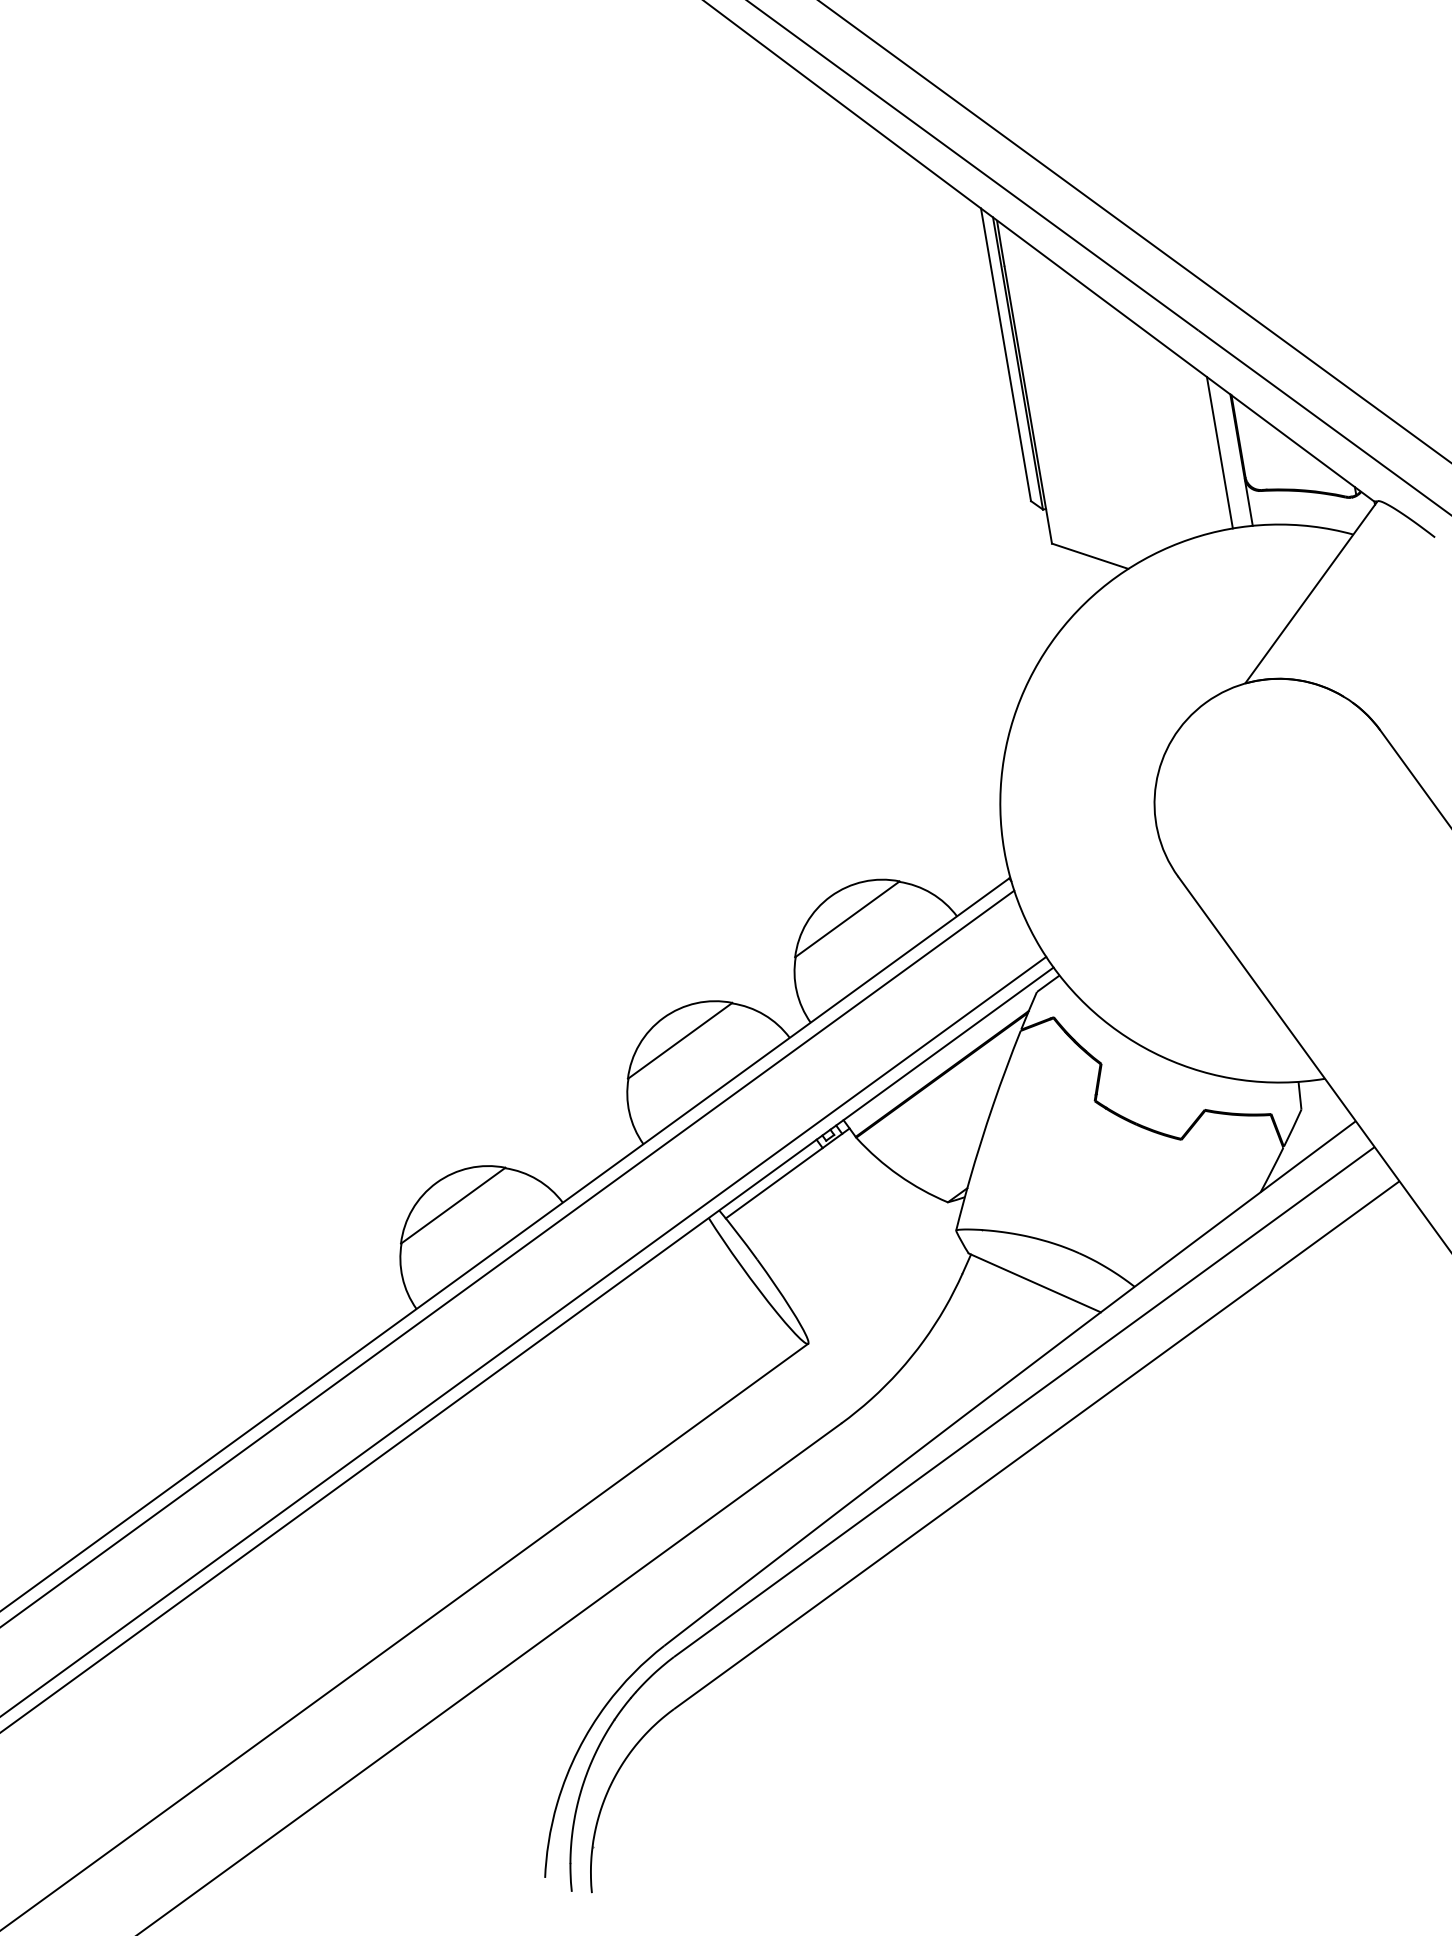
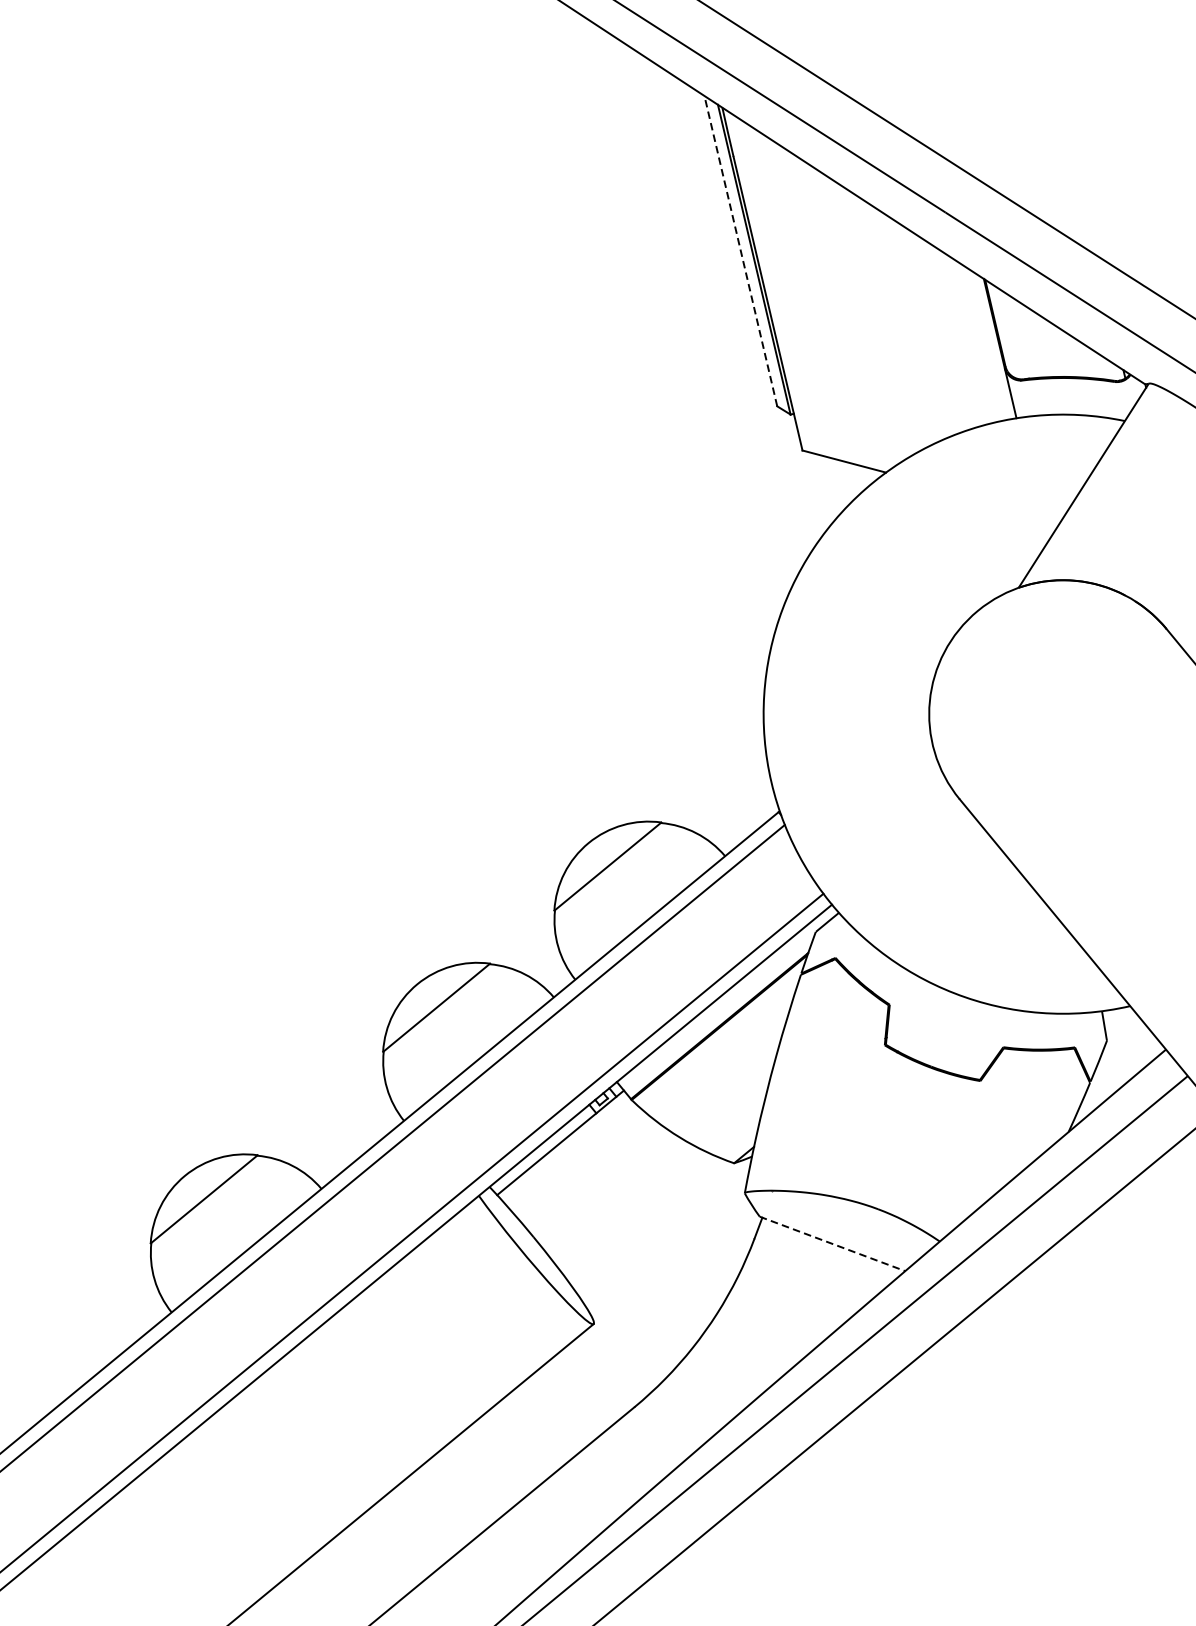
line: (1005, 354) -> (740, 250), solid -> dashed
line: (1219, 452) -> (976, 341), removed
line: (1035, 1283) -> (833, 1244), solid -> dashed

